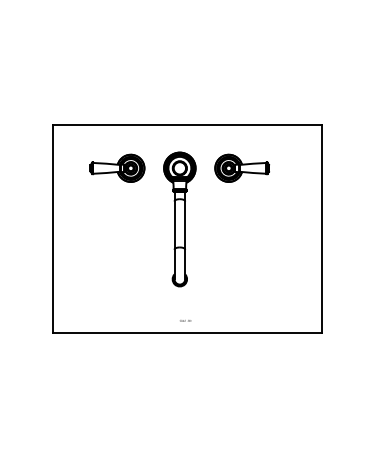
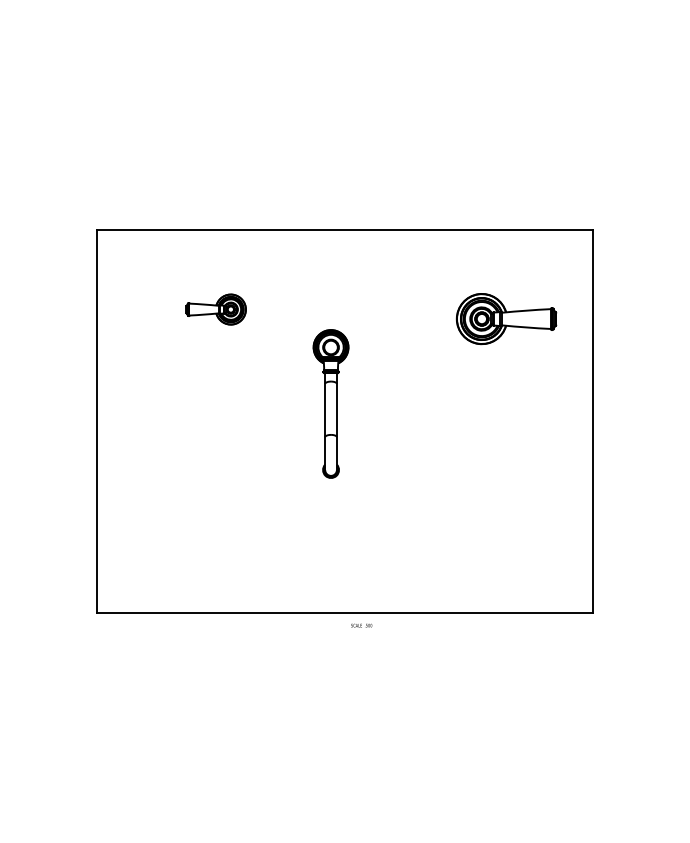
part: (117, 167) -> (216, 308), size x0.6
part: (241, 167) -> (505, 317), moved
part: (179, 219) -> (330, 404), size x0.6
text: (185, 320) -> (361, 624), moved

